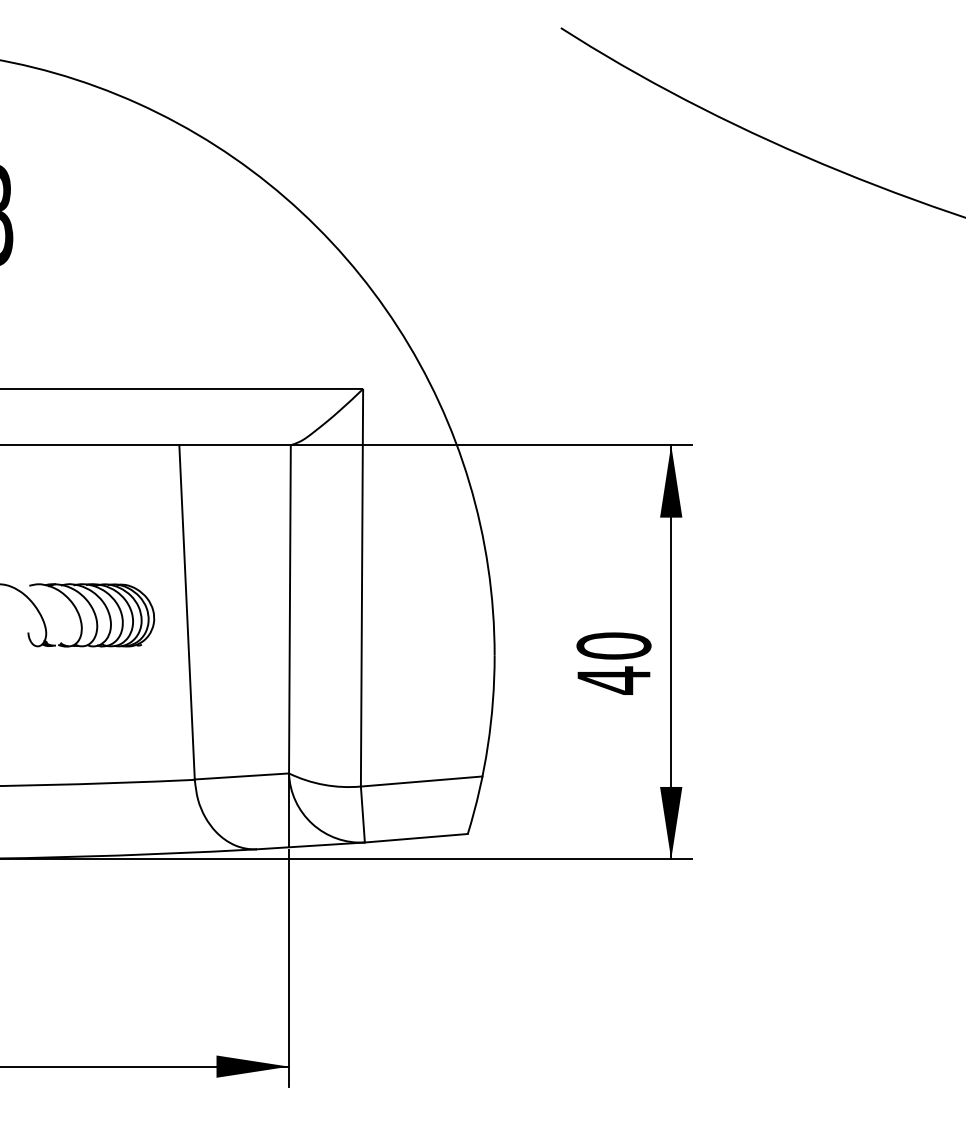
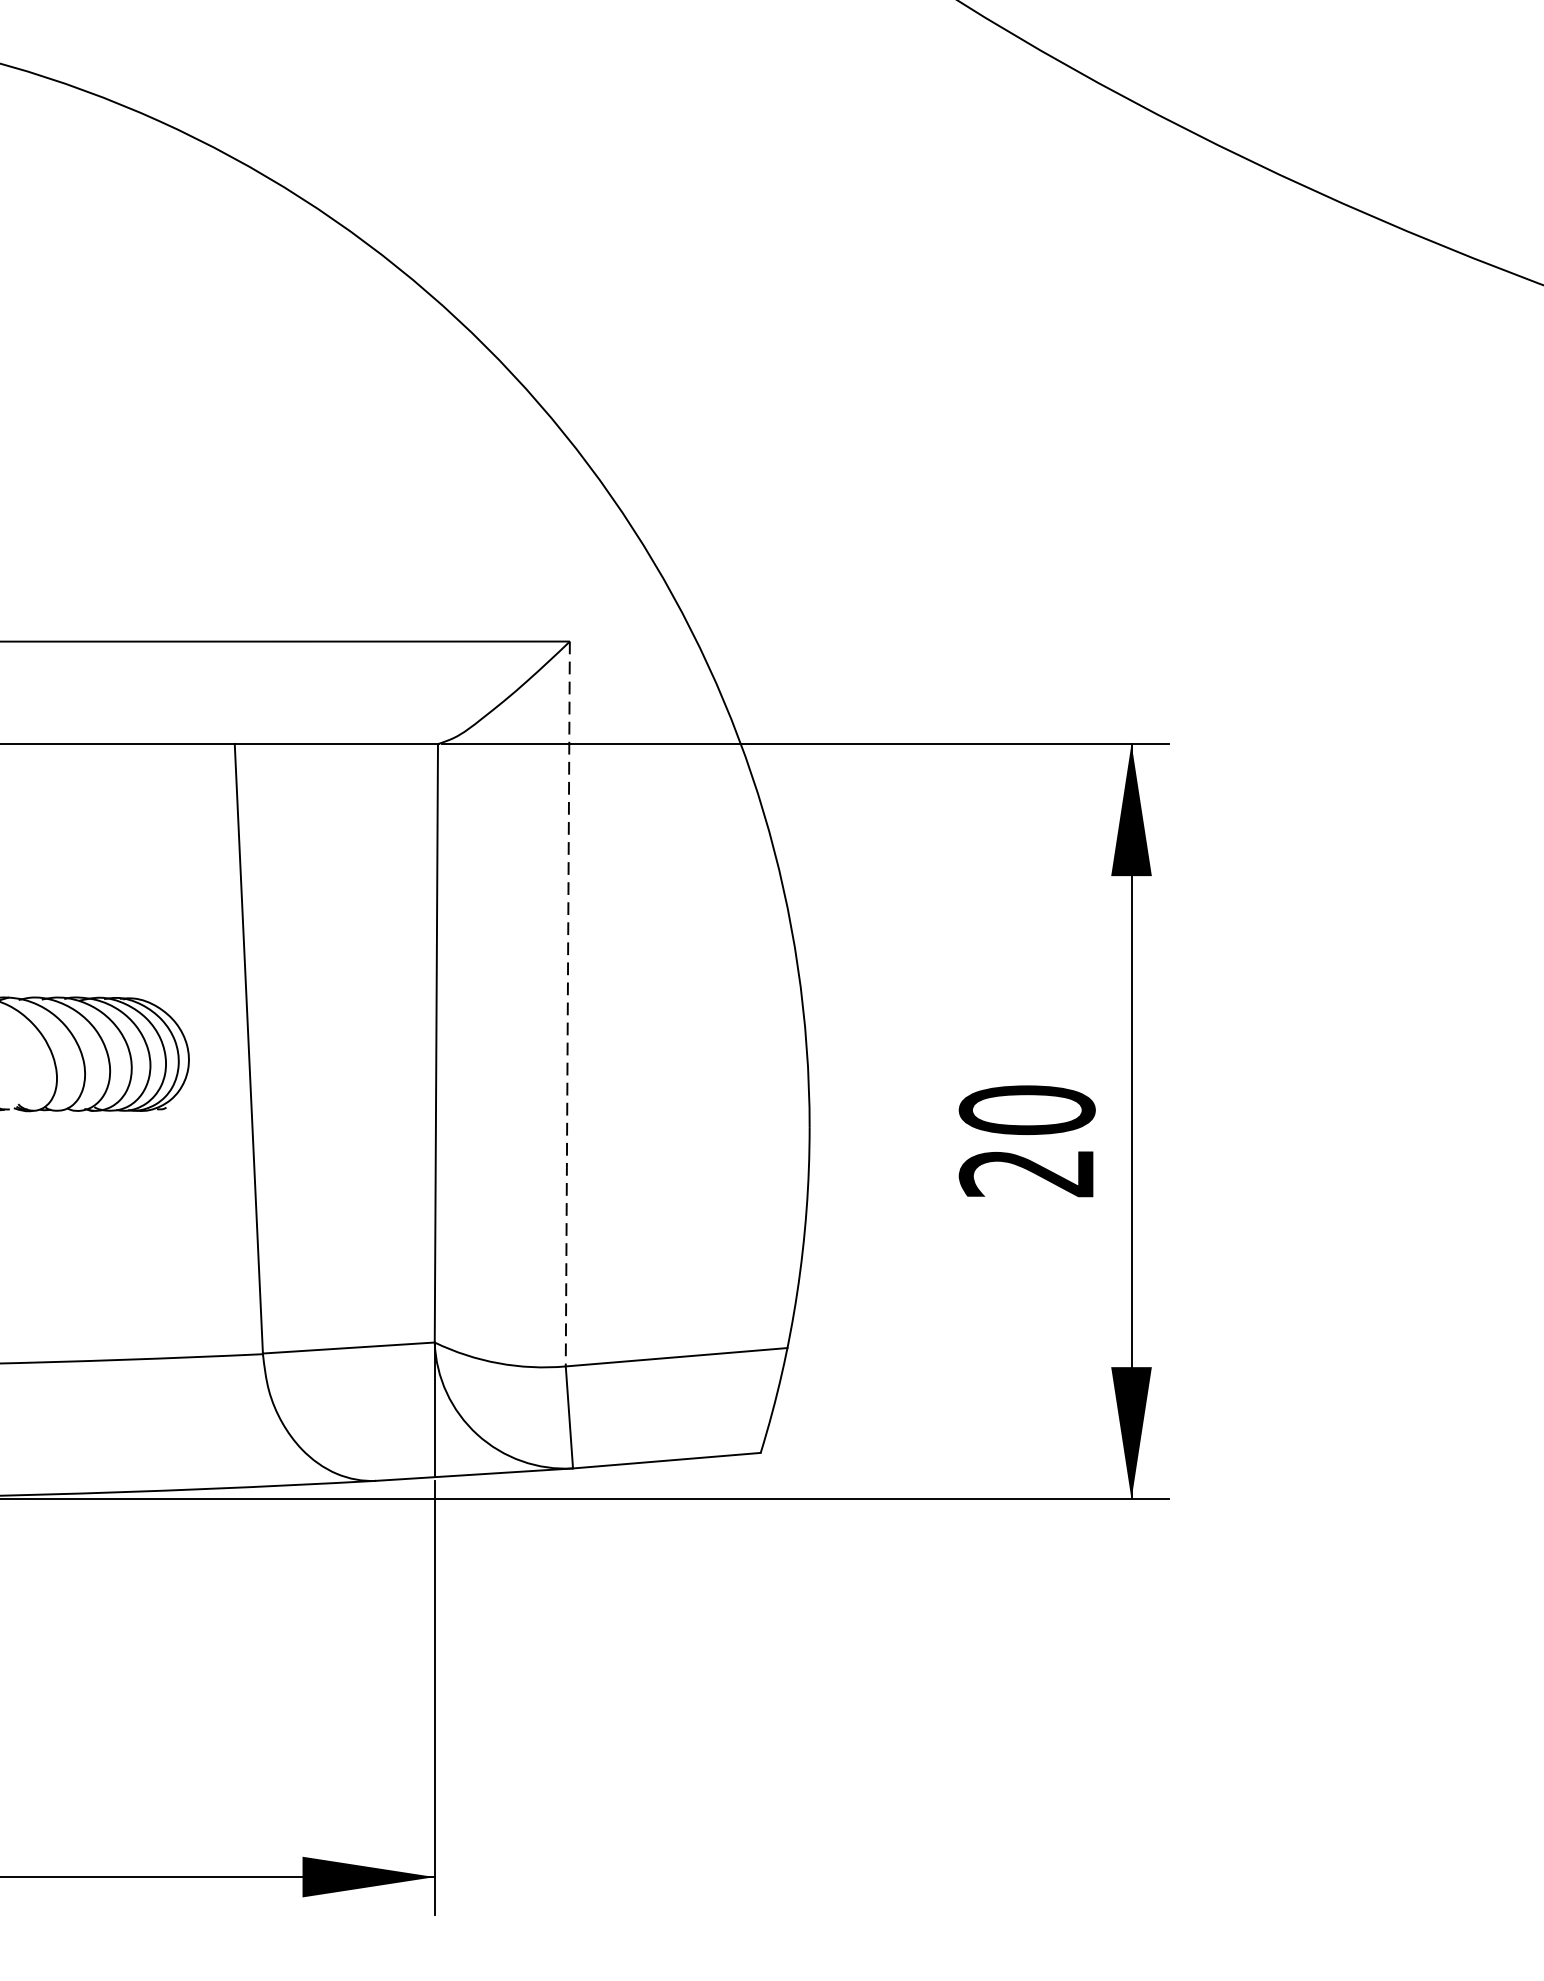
line: (362, 587) -> (568, 1003), solid -> dashed
text: (613, 680) -> (1026, 1173), 40 -> 20

